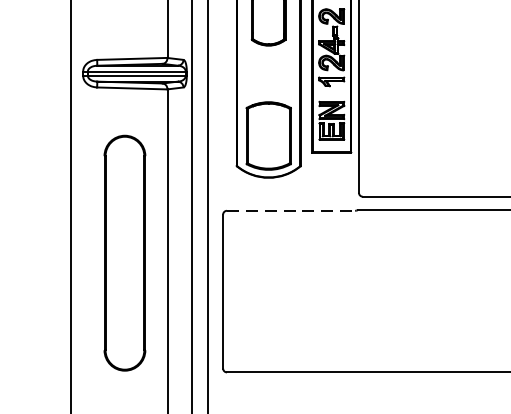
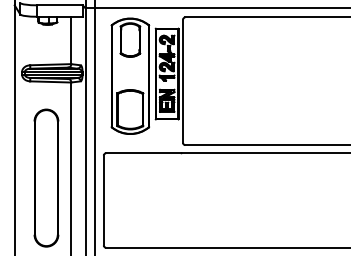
line: (291, 211) -> (143, 153), dashed -> solid

